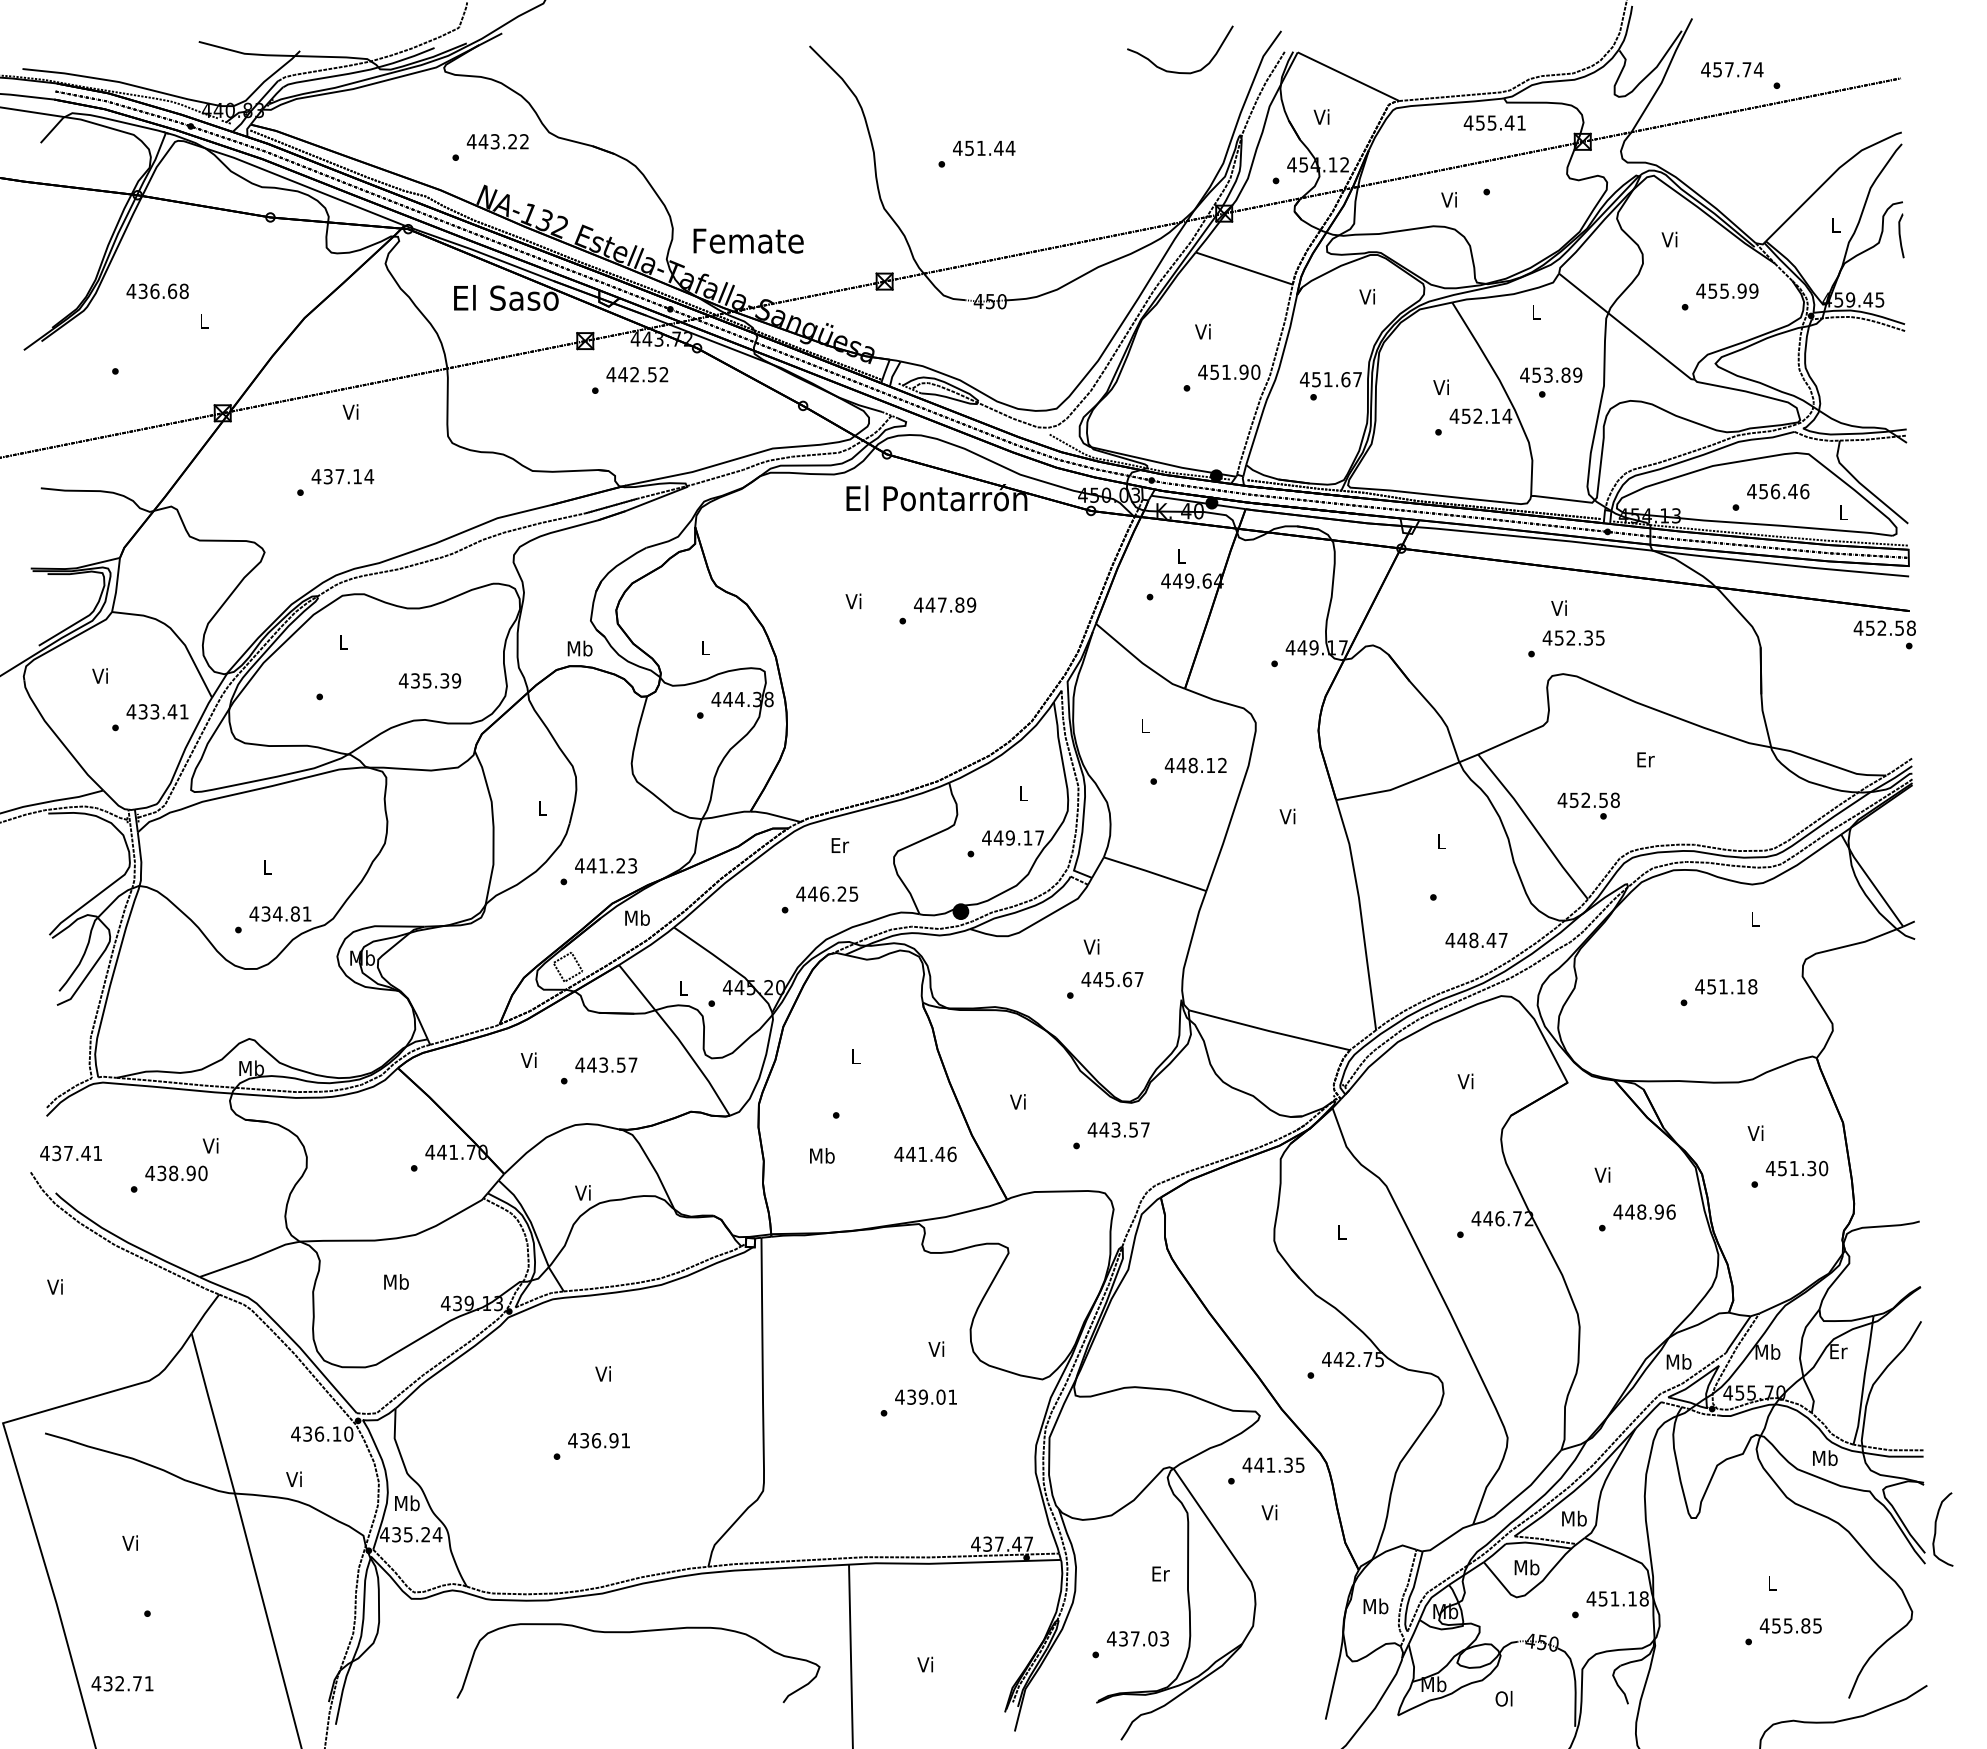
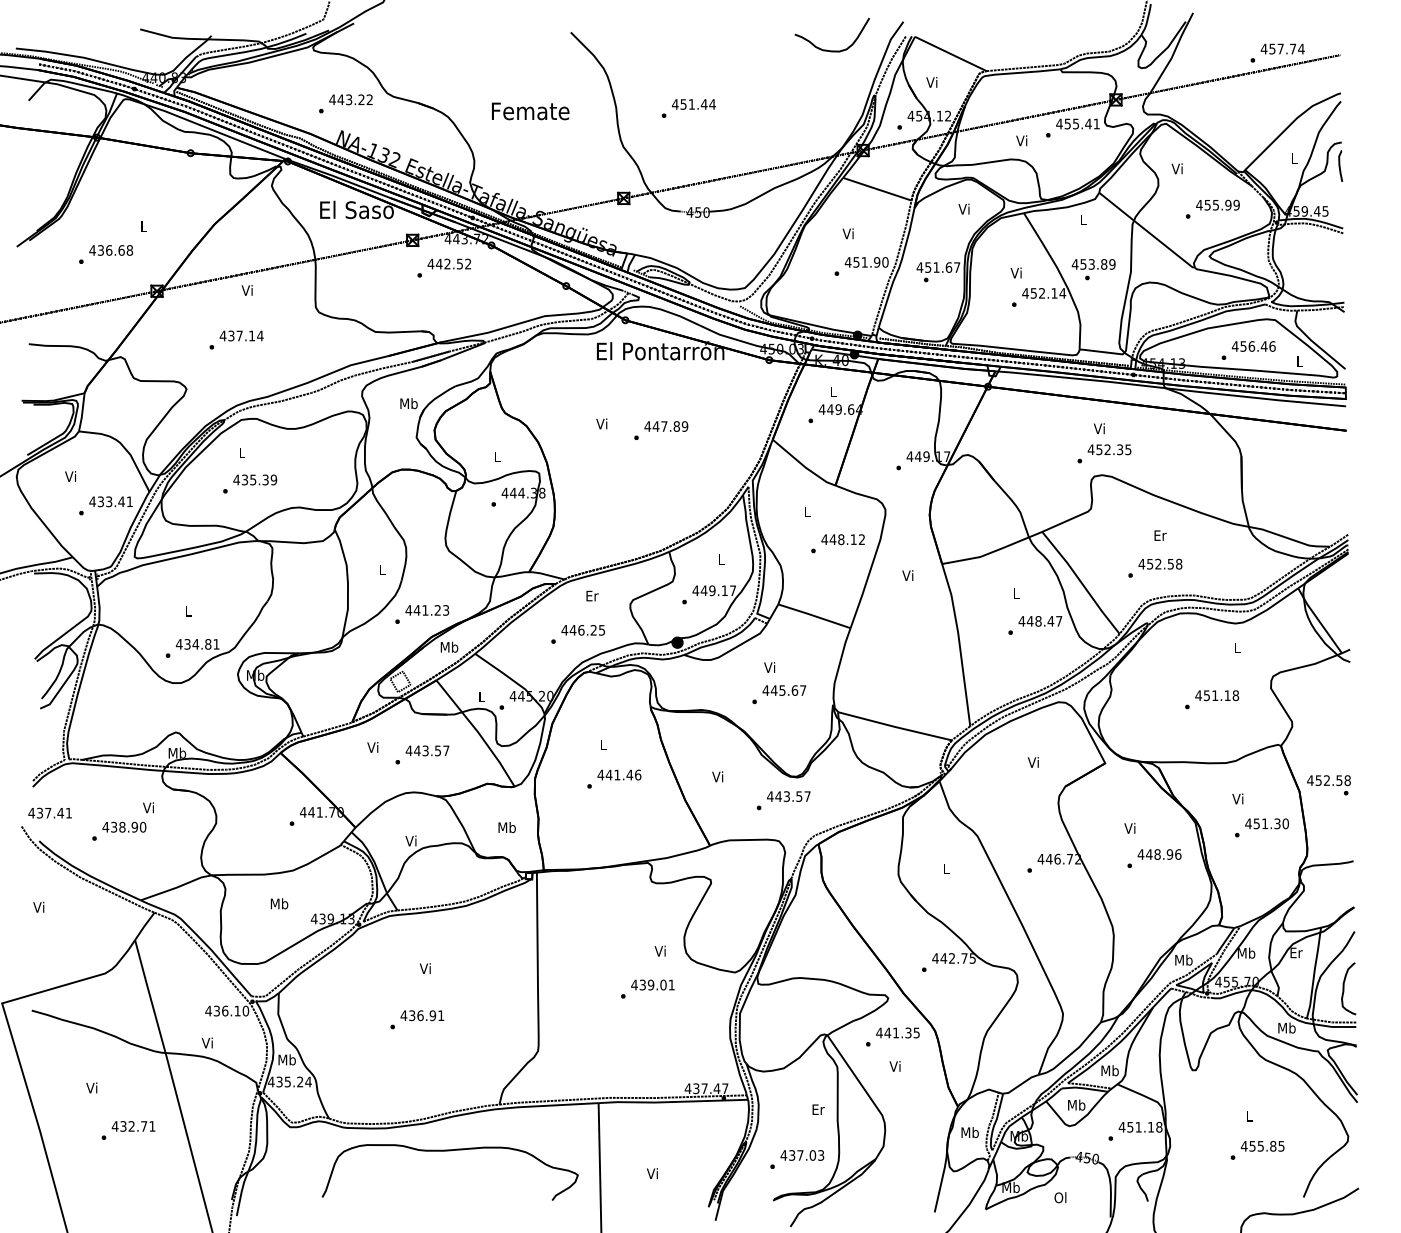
text: (1732, 69) -> (1282, 48), moved
text: (1494, 122) -> (1077, 123), moved
text: (748, 240) -> (530, 110), moved
text: (157, 291) -> (111, 250), moved
text: (1884, 634) -> (1328, 785), moved
text: (579, 648) -> (408, 403), moved
text: (429, 680) -> (254, 479), moved
text: (1588, 799) -> (1160, 563), moved
text: (1476, 940) -> (1040, 621), moved
text: (925, 1154) -> (619, 775), moved
text: (822, 1155) -> (507, 827), moved
curve: (1936, 1529) -> (1344, 988), moved
text: (122, 1683) -> (133, 1126), moved

